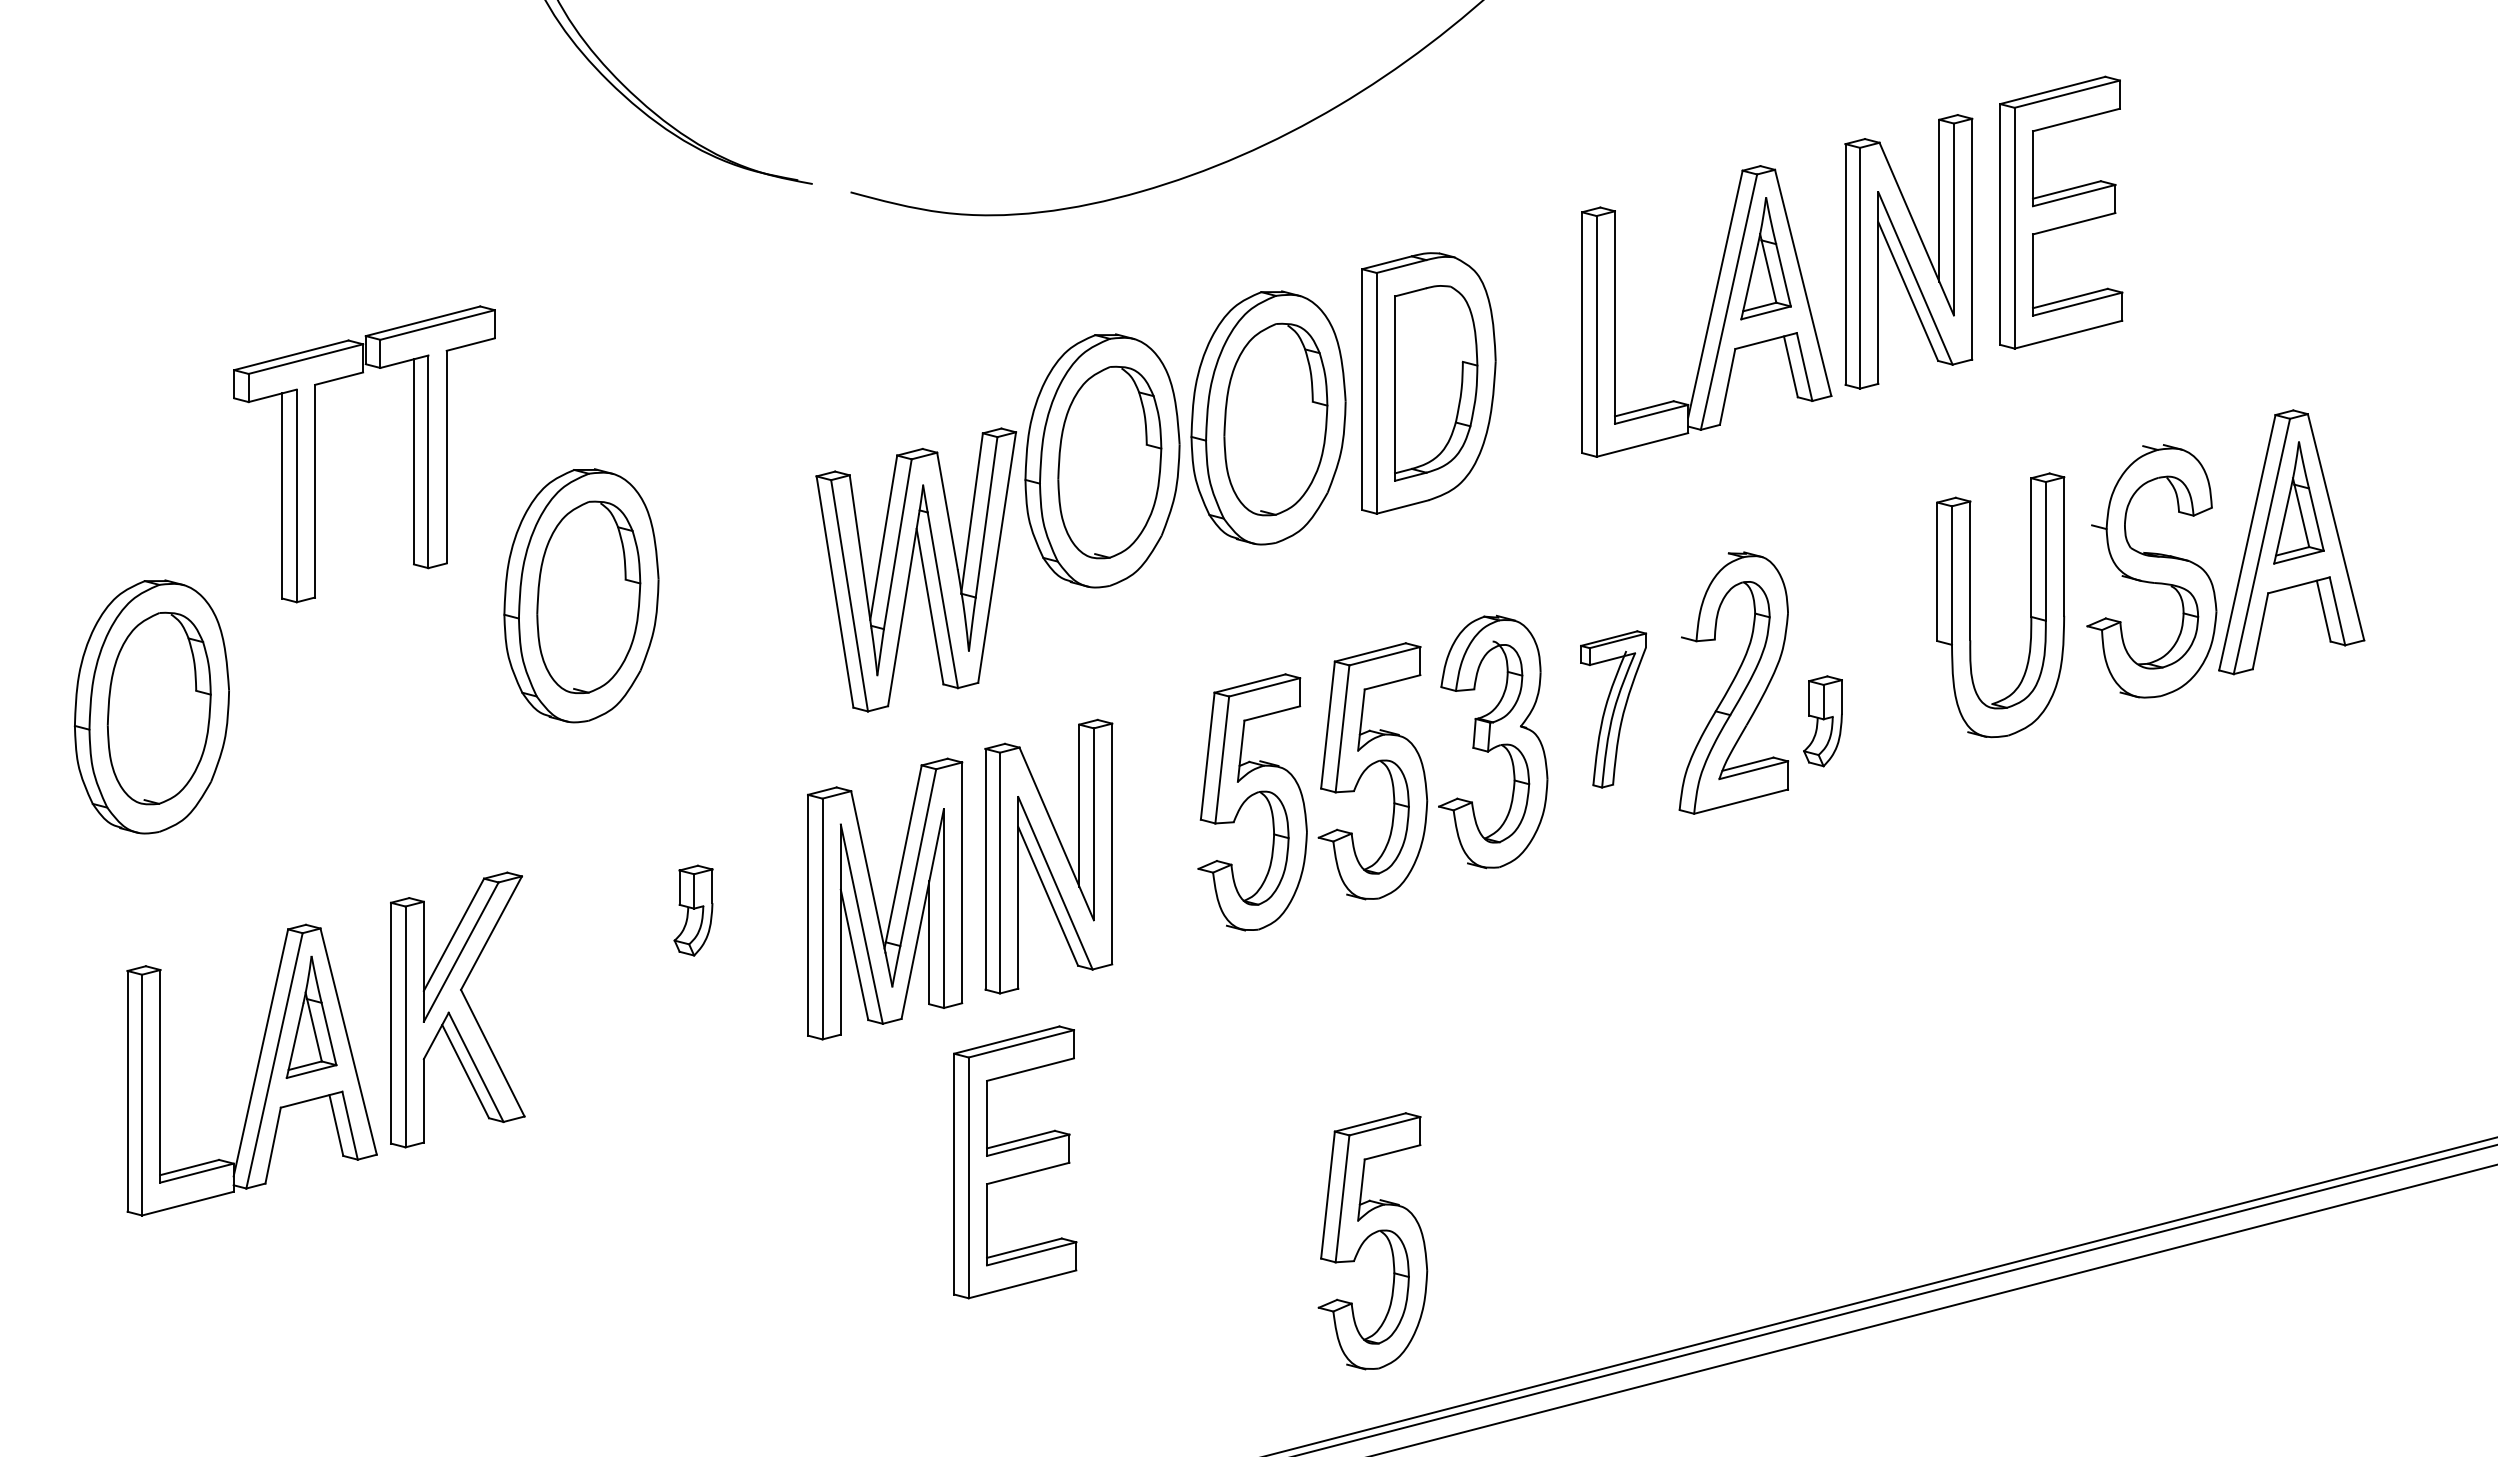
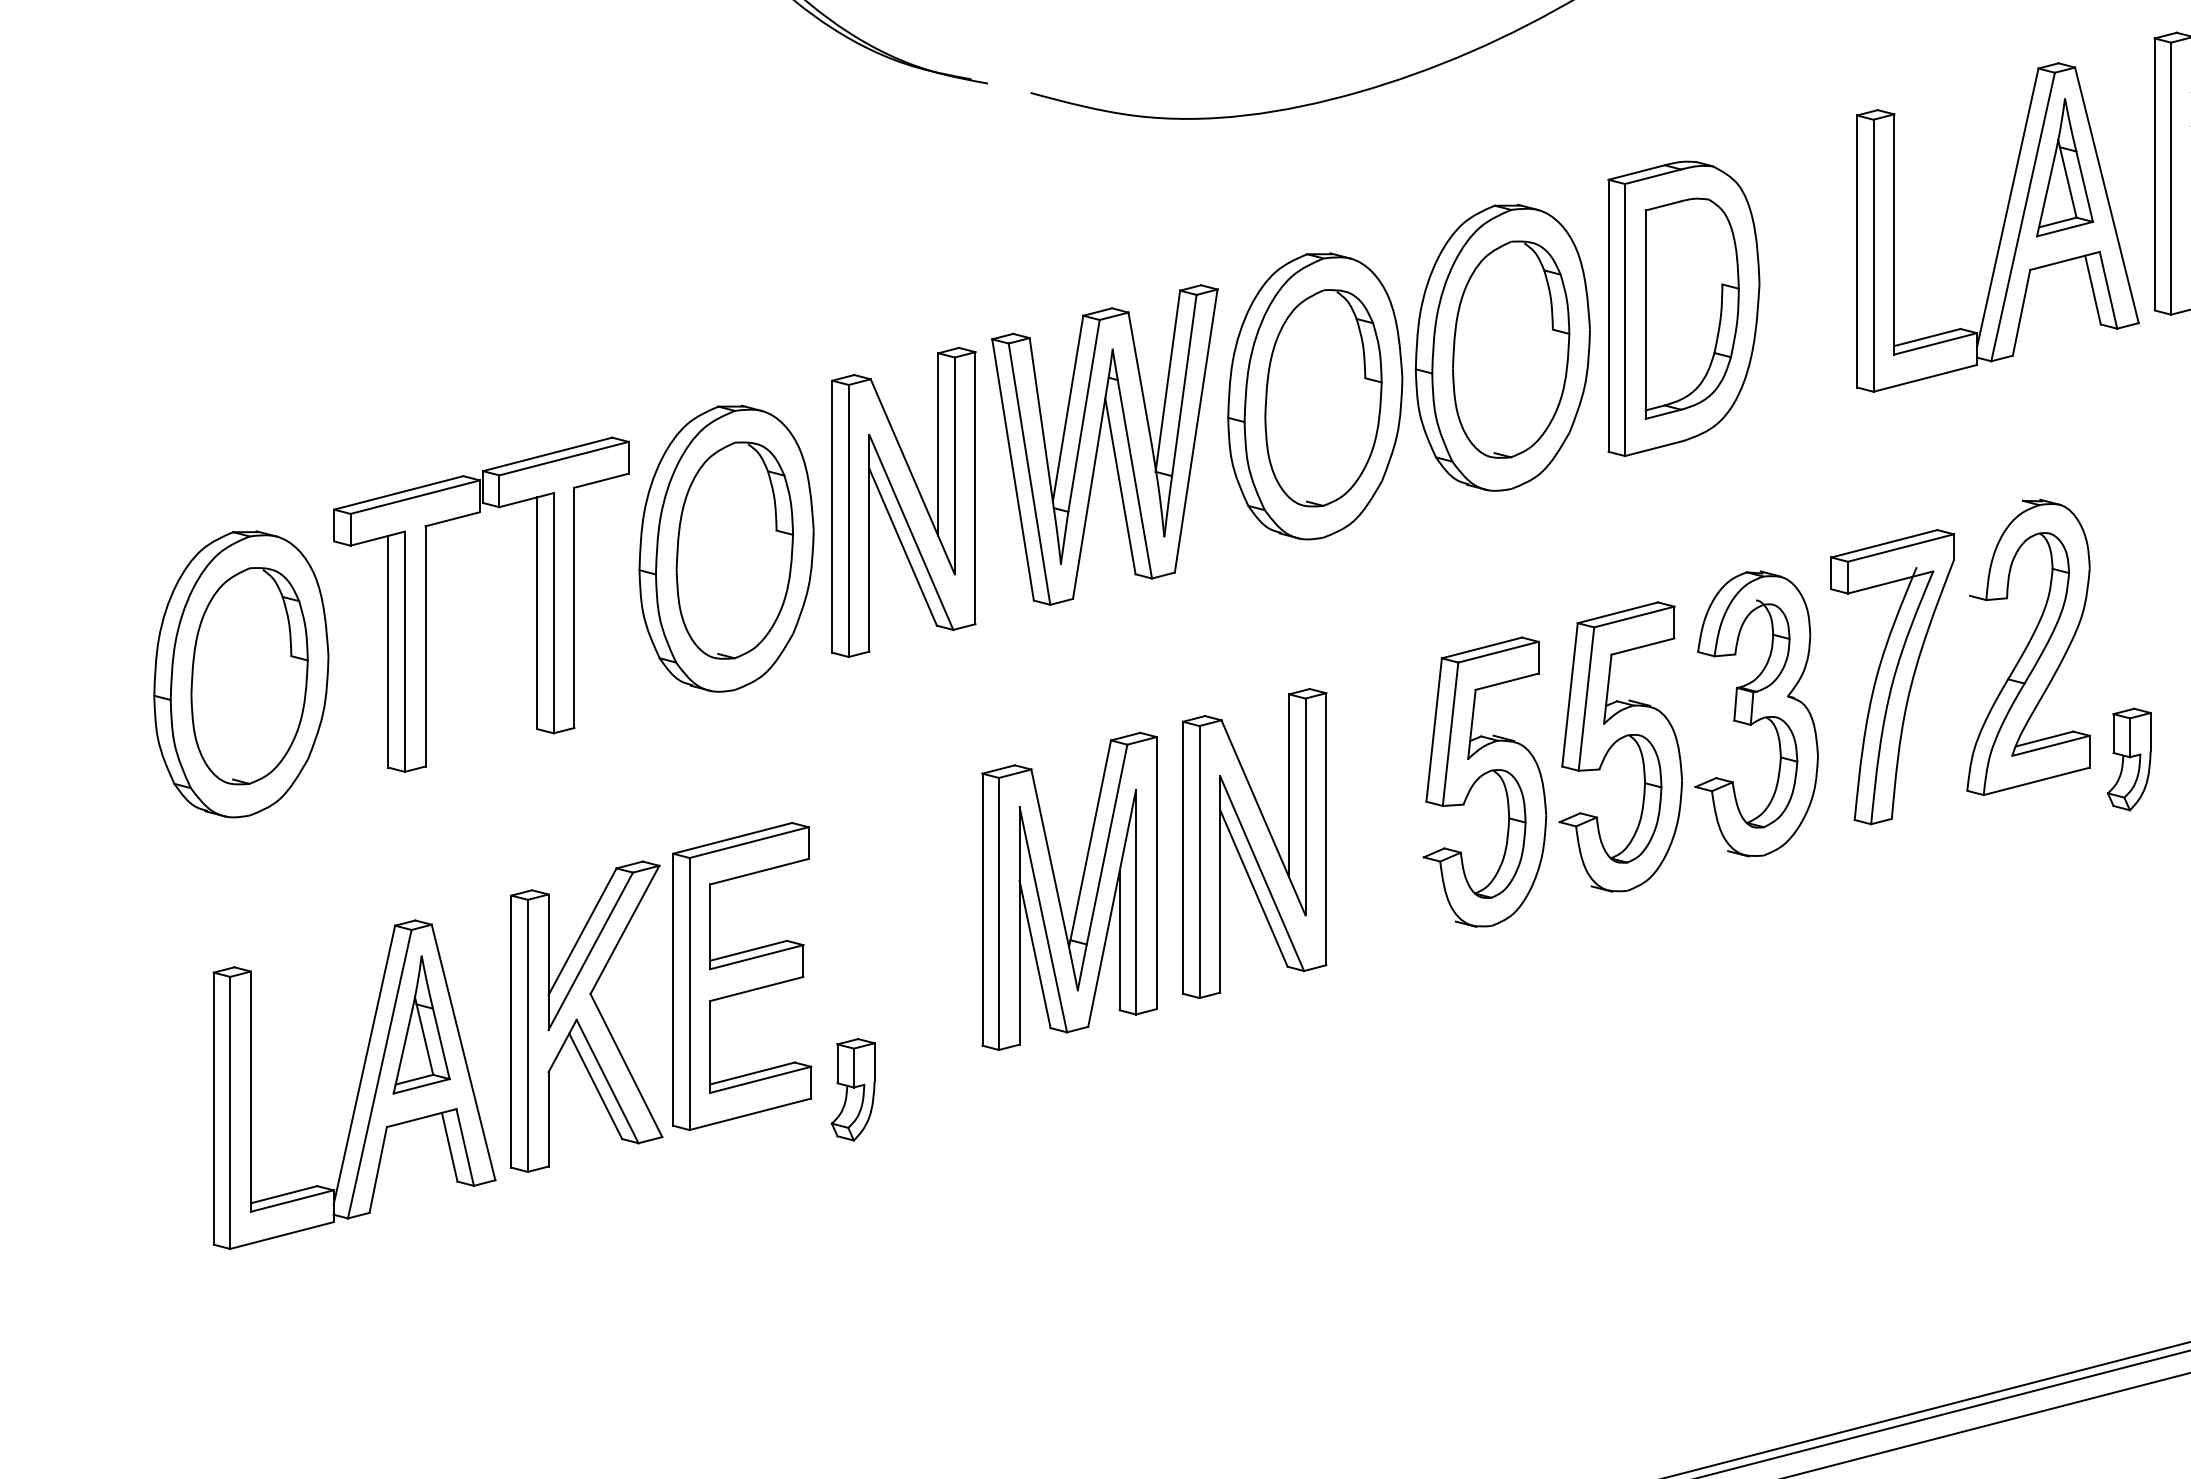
part: (315, 454) -> (426, 604), moved
part: (738, 554) -> (904, 502), added
part: (915, 569) -> (1103, 444), moved
part: (1613, 709) -> (1892, 677), size x1.67
part: (1822, 721) -> (2128, 759), moved
part: (693, 910) -> (853, 1089), moved
part: (1015, 1162) -> (742, 976), moved
part: (1372, 1241) -> (1620, 1278), removed

